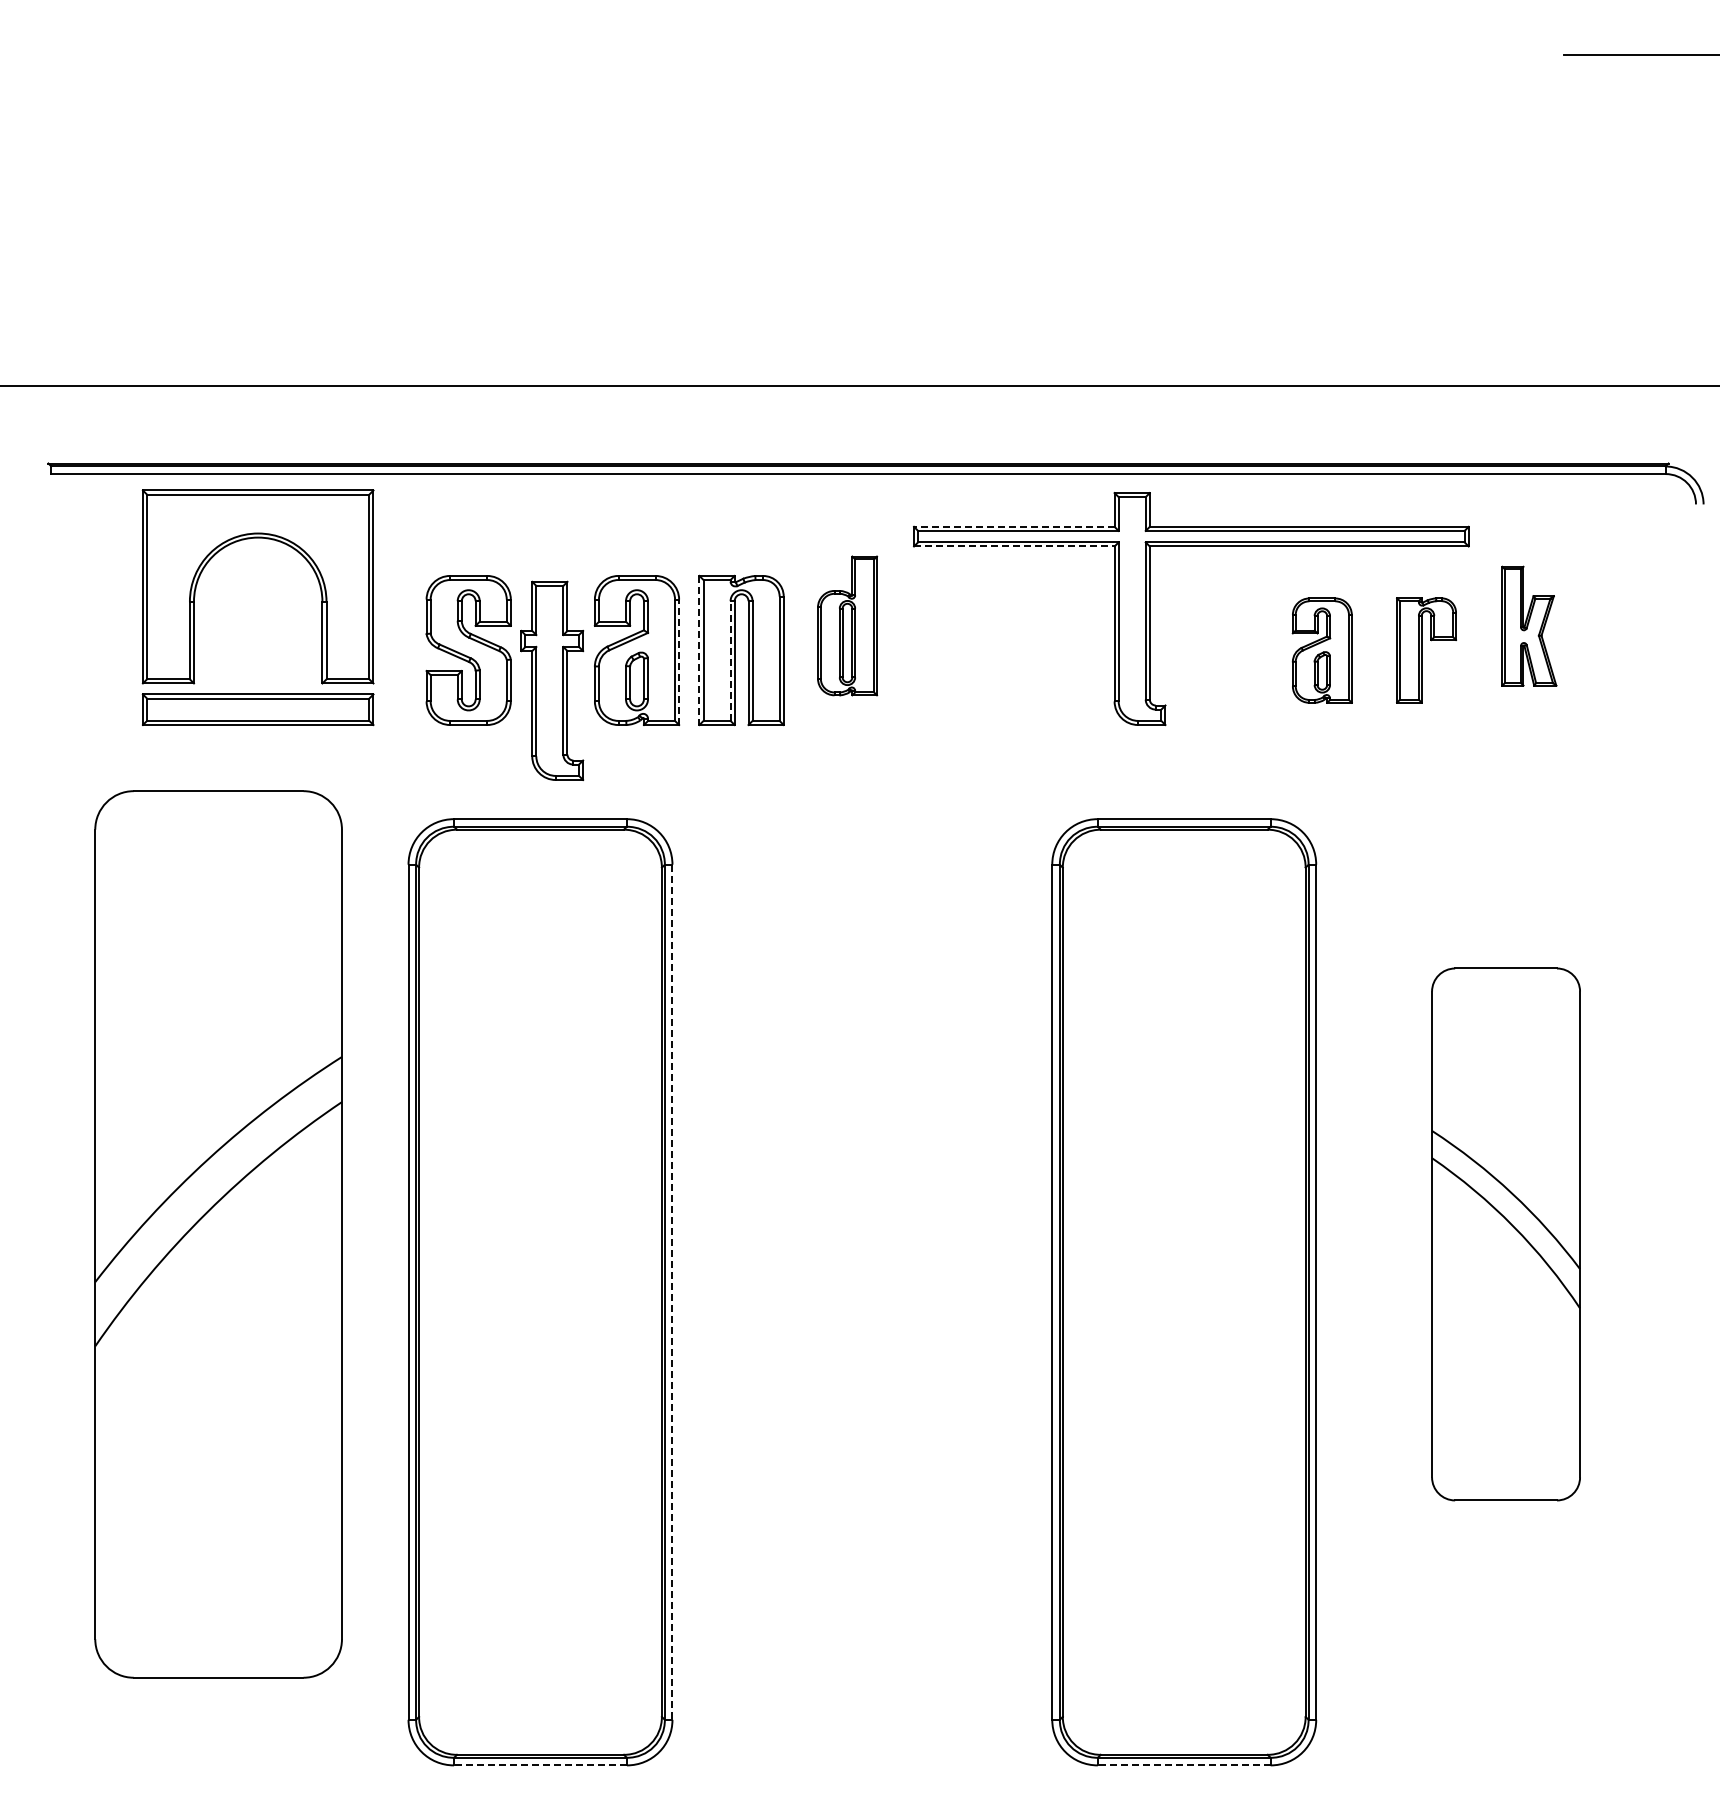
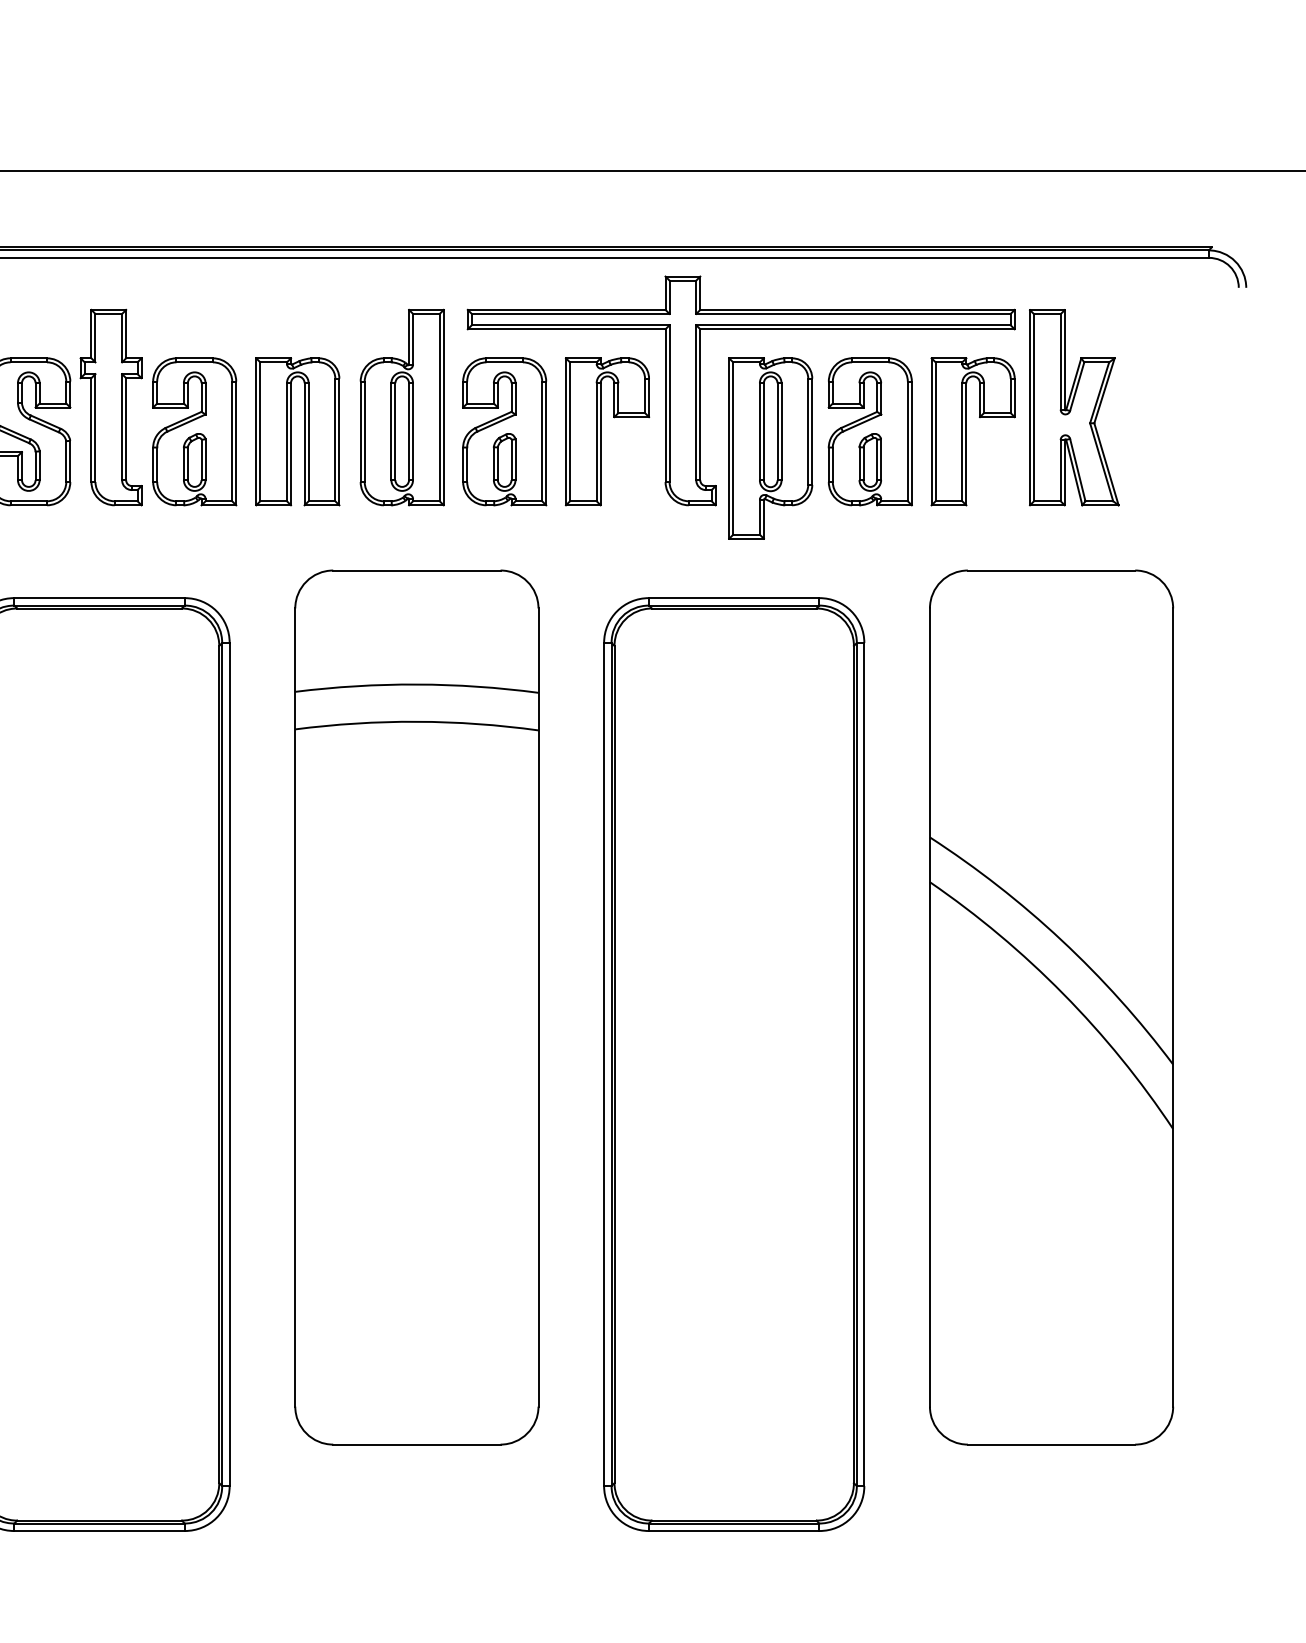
line: (1013, 526) -> (565, 309), dashed -> solid
line: (1014, 546) -> (566, 329), dashed -> solid
part: (847, 625) -> (402, 407), size x1.43
part: (1529, 626) -> (1074, 408), size x1.67
line: (699, 650) -> (256, 431), dashed -> solid
part: (951, 650) -> (504, 431), added
part: (1055, 650) -> (607, 431), added
part: (1322, 650) -> (870, 431), size x1.43
part: (1426, 650) -> (973, 431), size x1.43
line: (730, 661) -> (286, 442), dashed -> solid
line: (679, 662) -> (236, 443), dashed -> solid
part: (1221, 666) -> (770, 447), added
part: (552, 680) -> (111, 407), moved
part: (862, 1234) -> (417, 1007), added
part: (1505, 1234) -> (1050, 1007), size x1.67
line: (672, 1292) -> (229, 1064), dashed -> solid
line: (540, 1765) -> (99, 1531), dashed -> solid
line: (1183, 1765) -> (733, 1531), dashed -> solid

